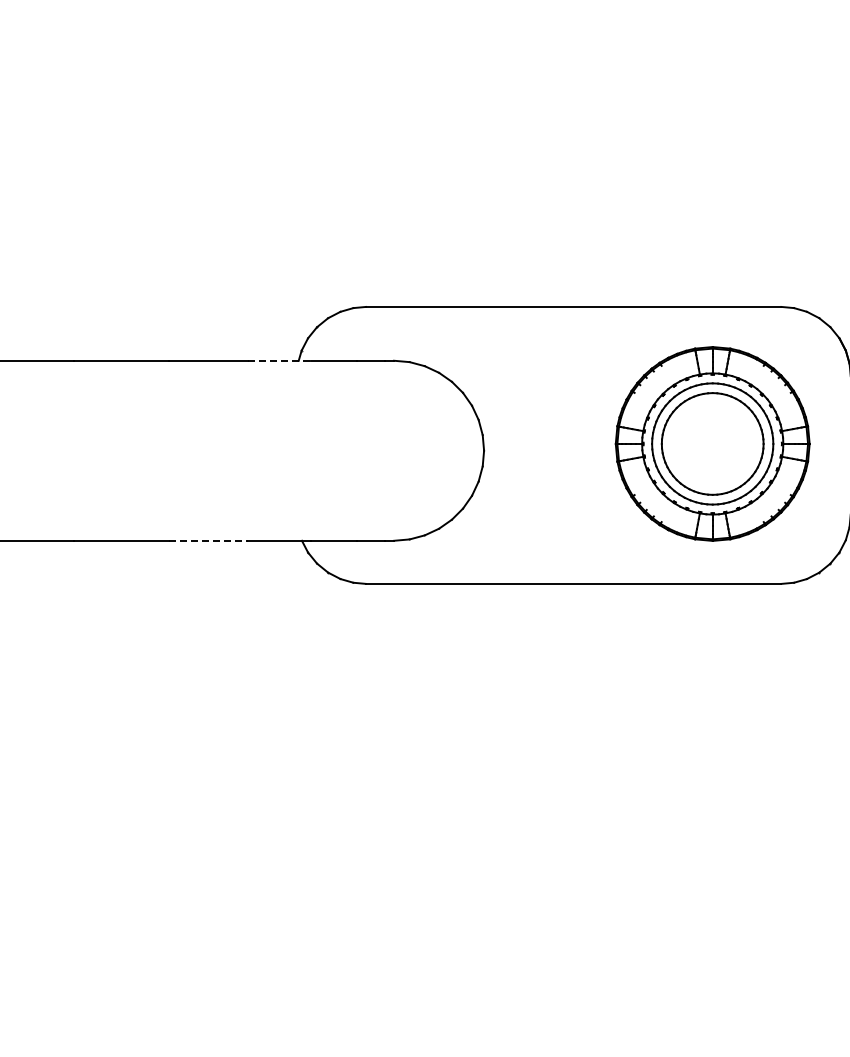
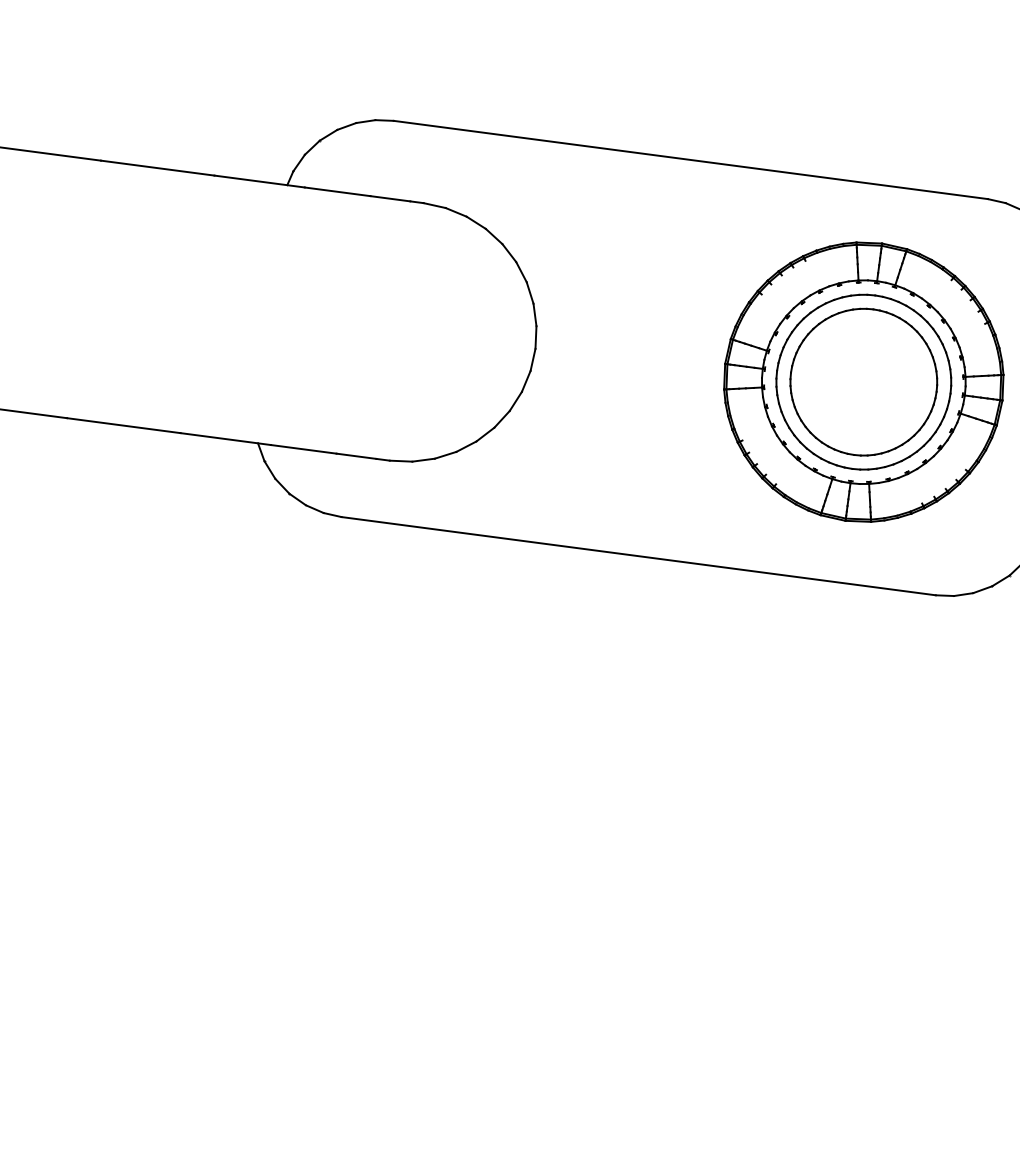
line: (279, 360) -> (259, 181), dashed -> solid
line: (208, 540) -> (124, 425), dashed -> solid

